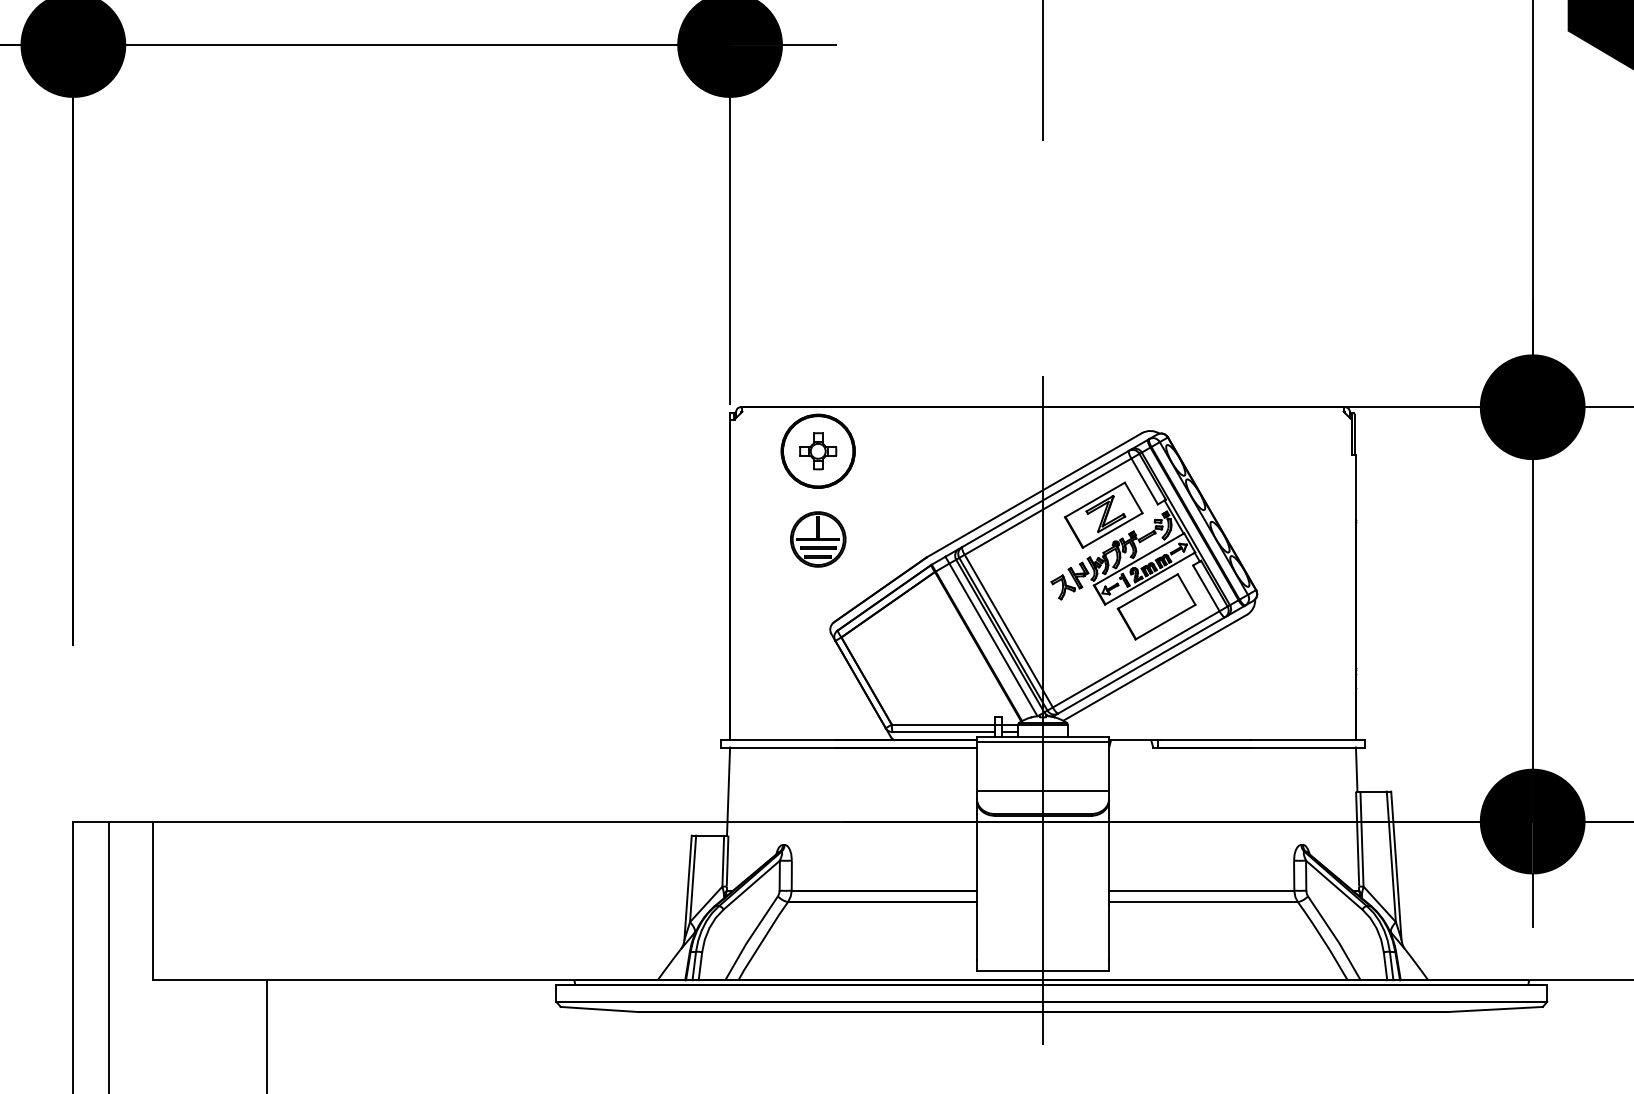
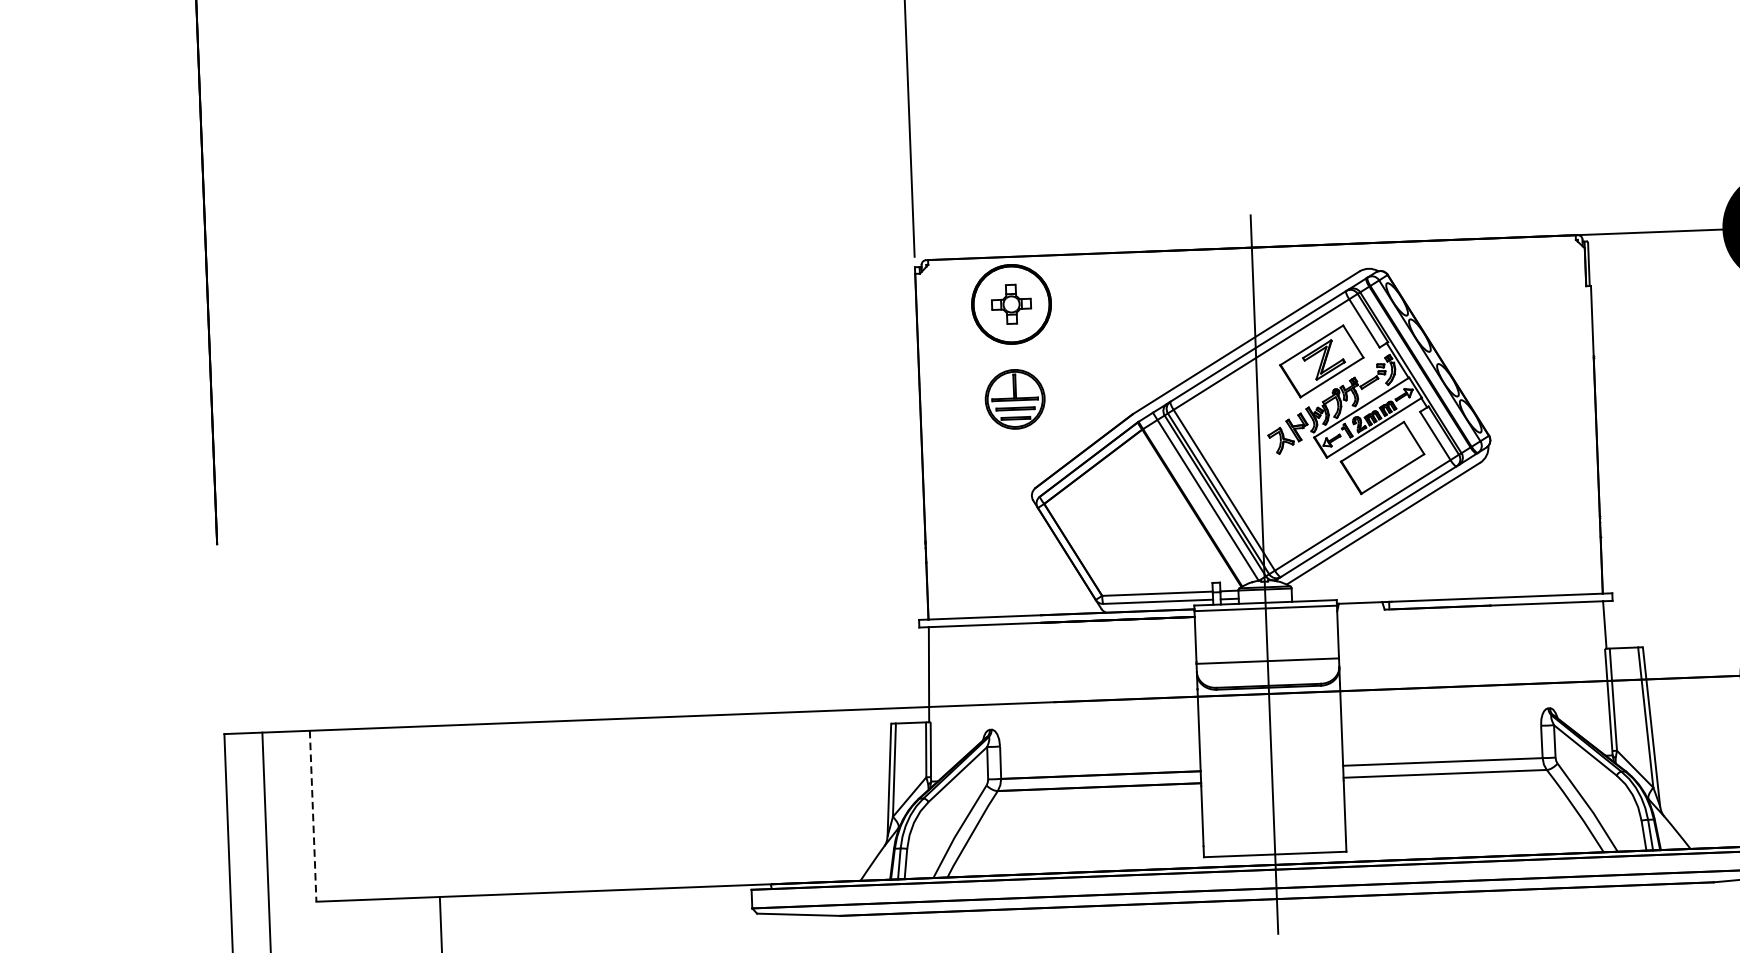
line: (152, 901) -> (312, 816), solid -> dashed

